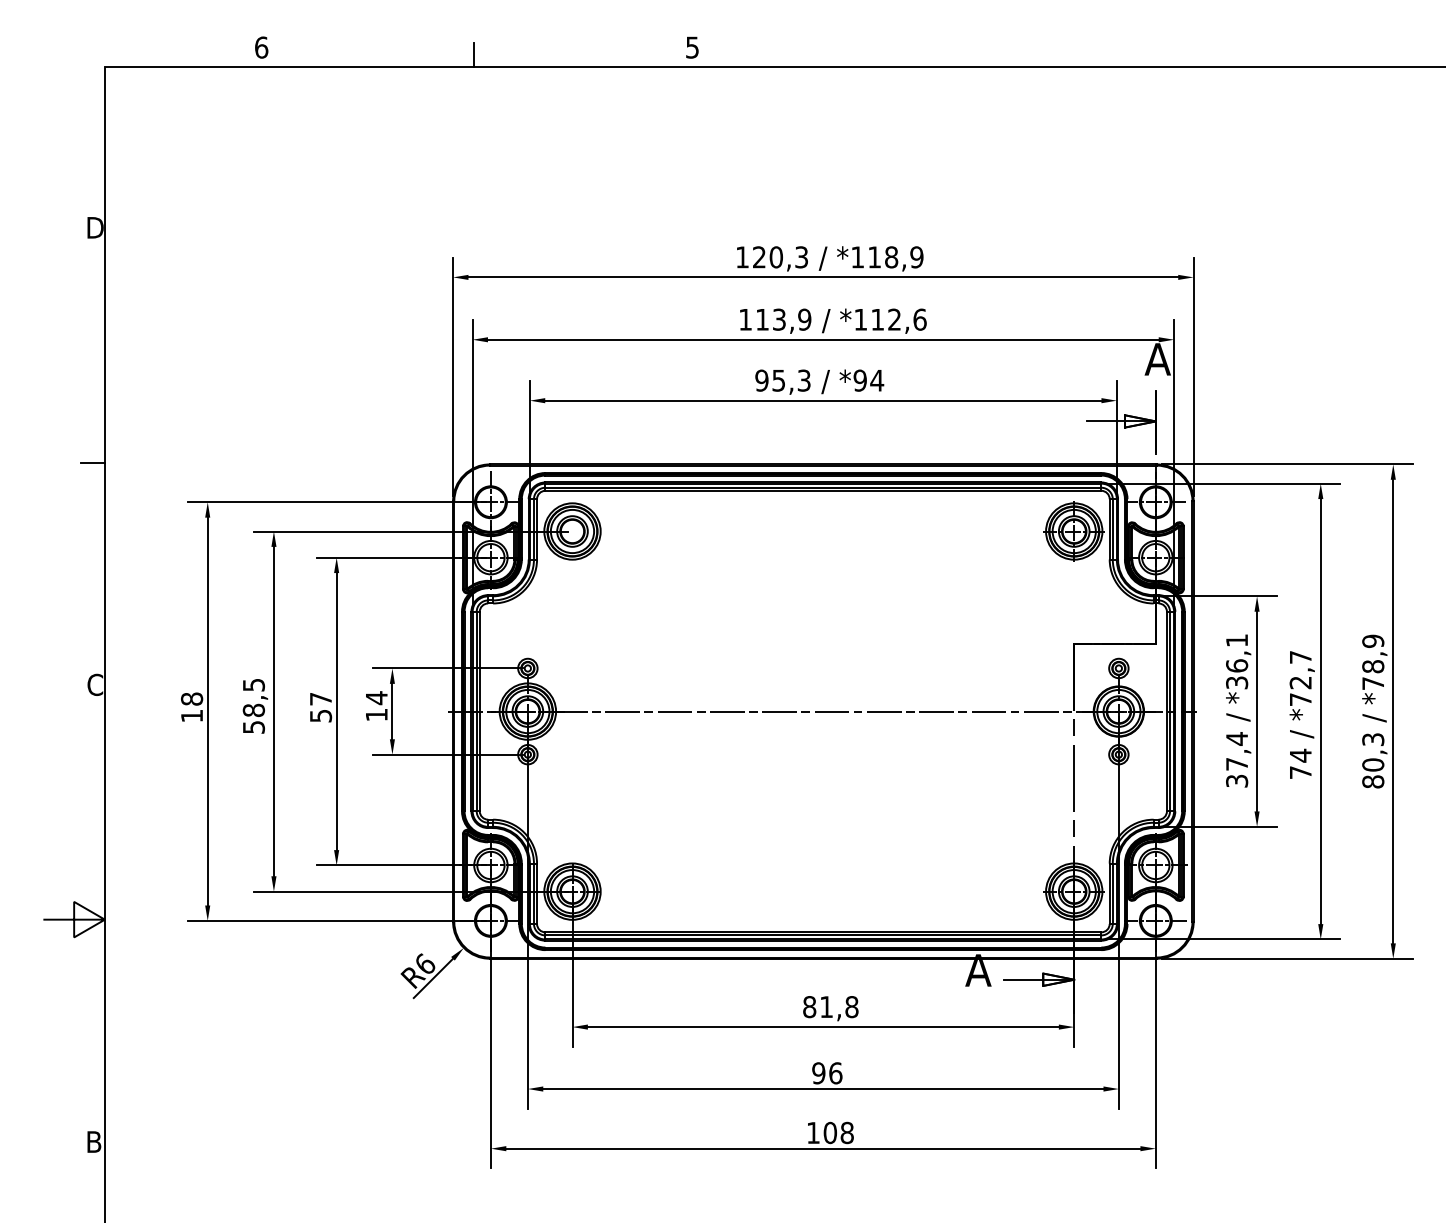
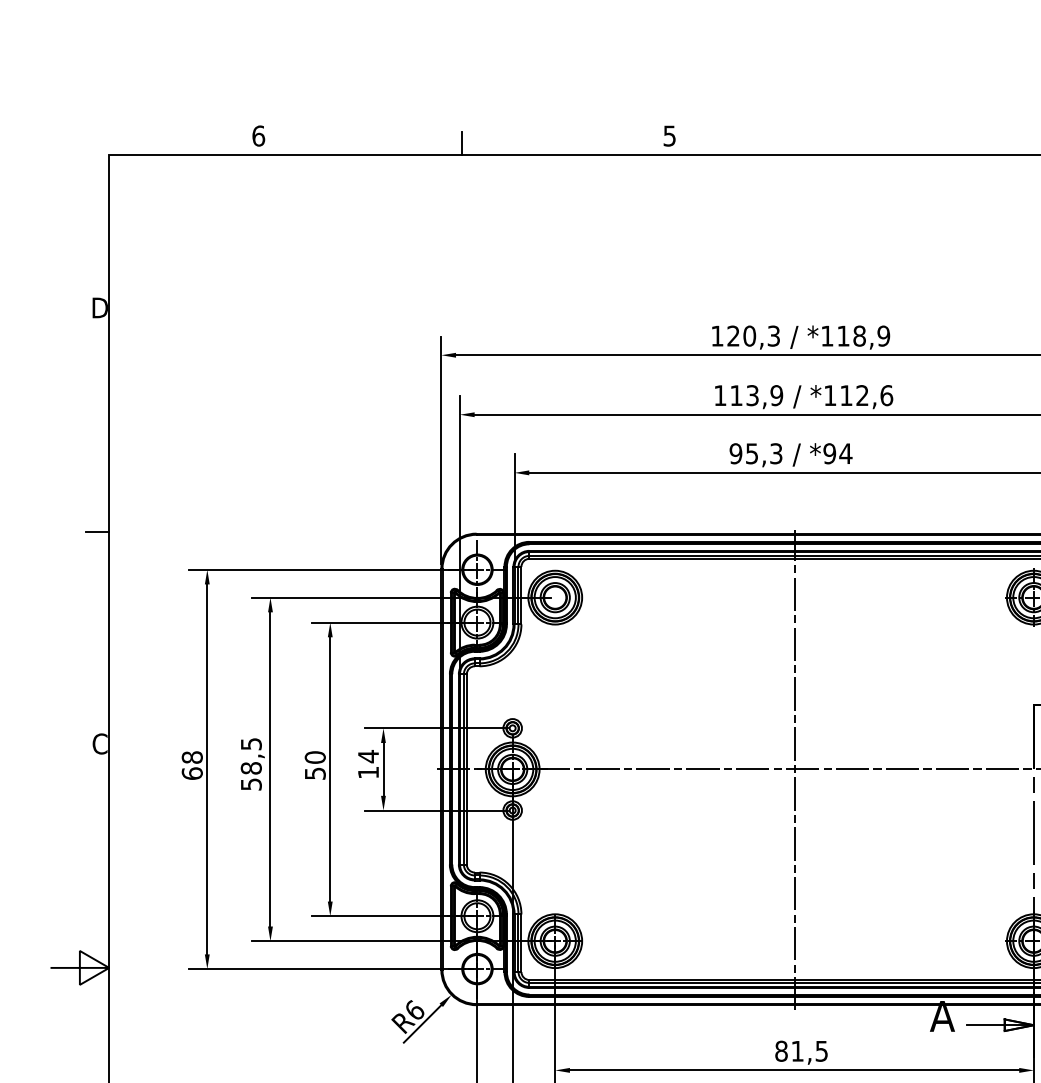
text: (320, 698) -> (314, 756), 57 -> 50
line: (823, 712) -> (794, 770), added
text: (192, 715) -> (192, 773), 18 -> 68
text: (851, 1007) -> (821, 1051), 81,8 -> 81,5

